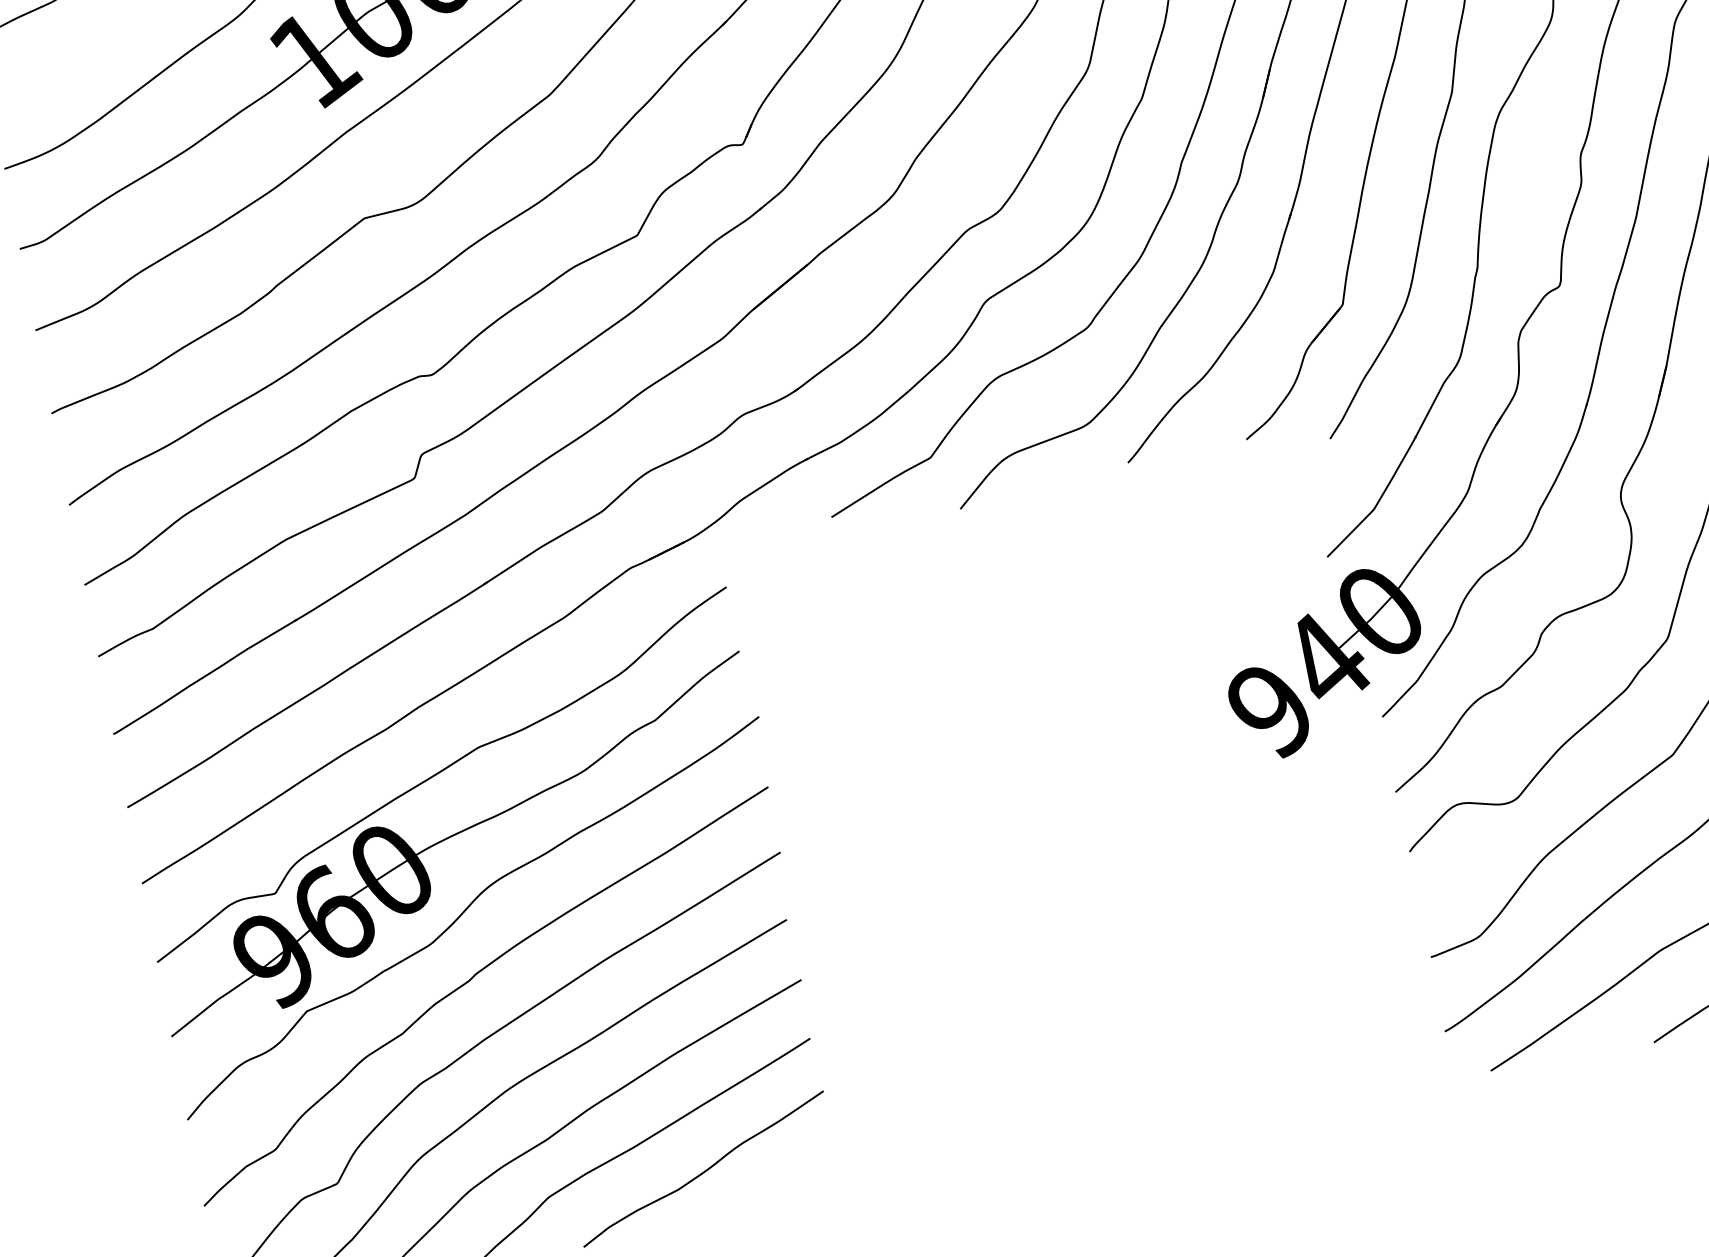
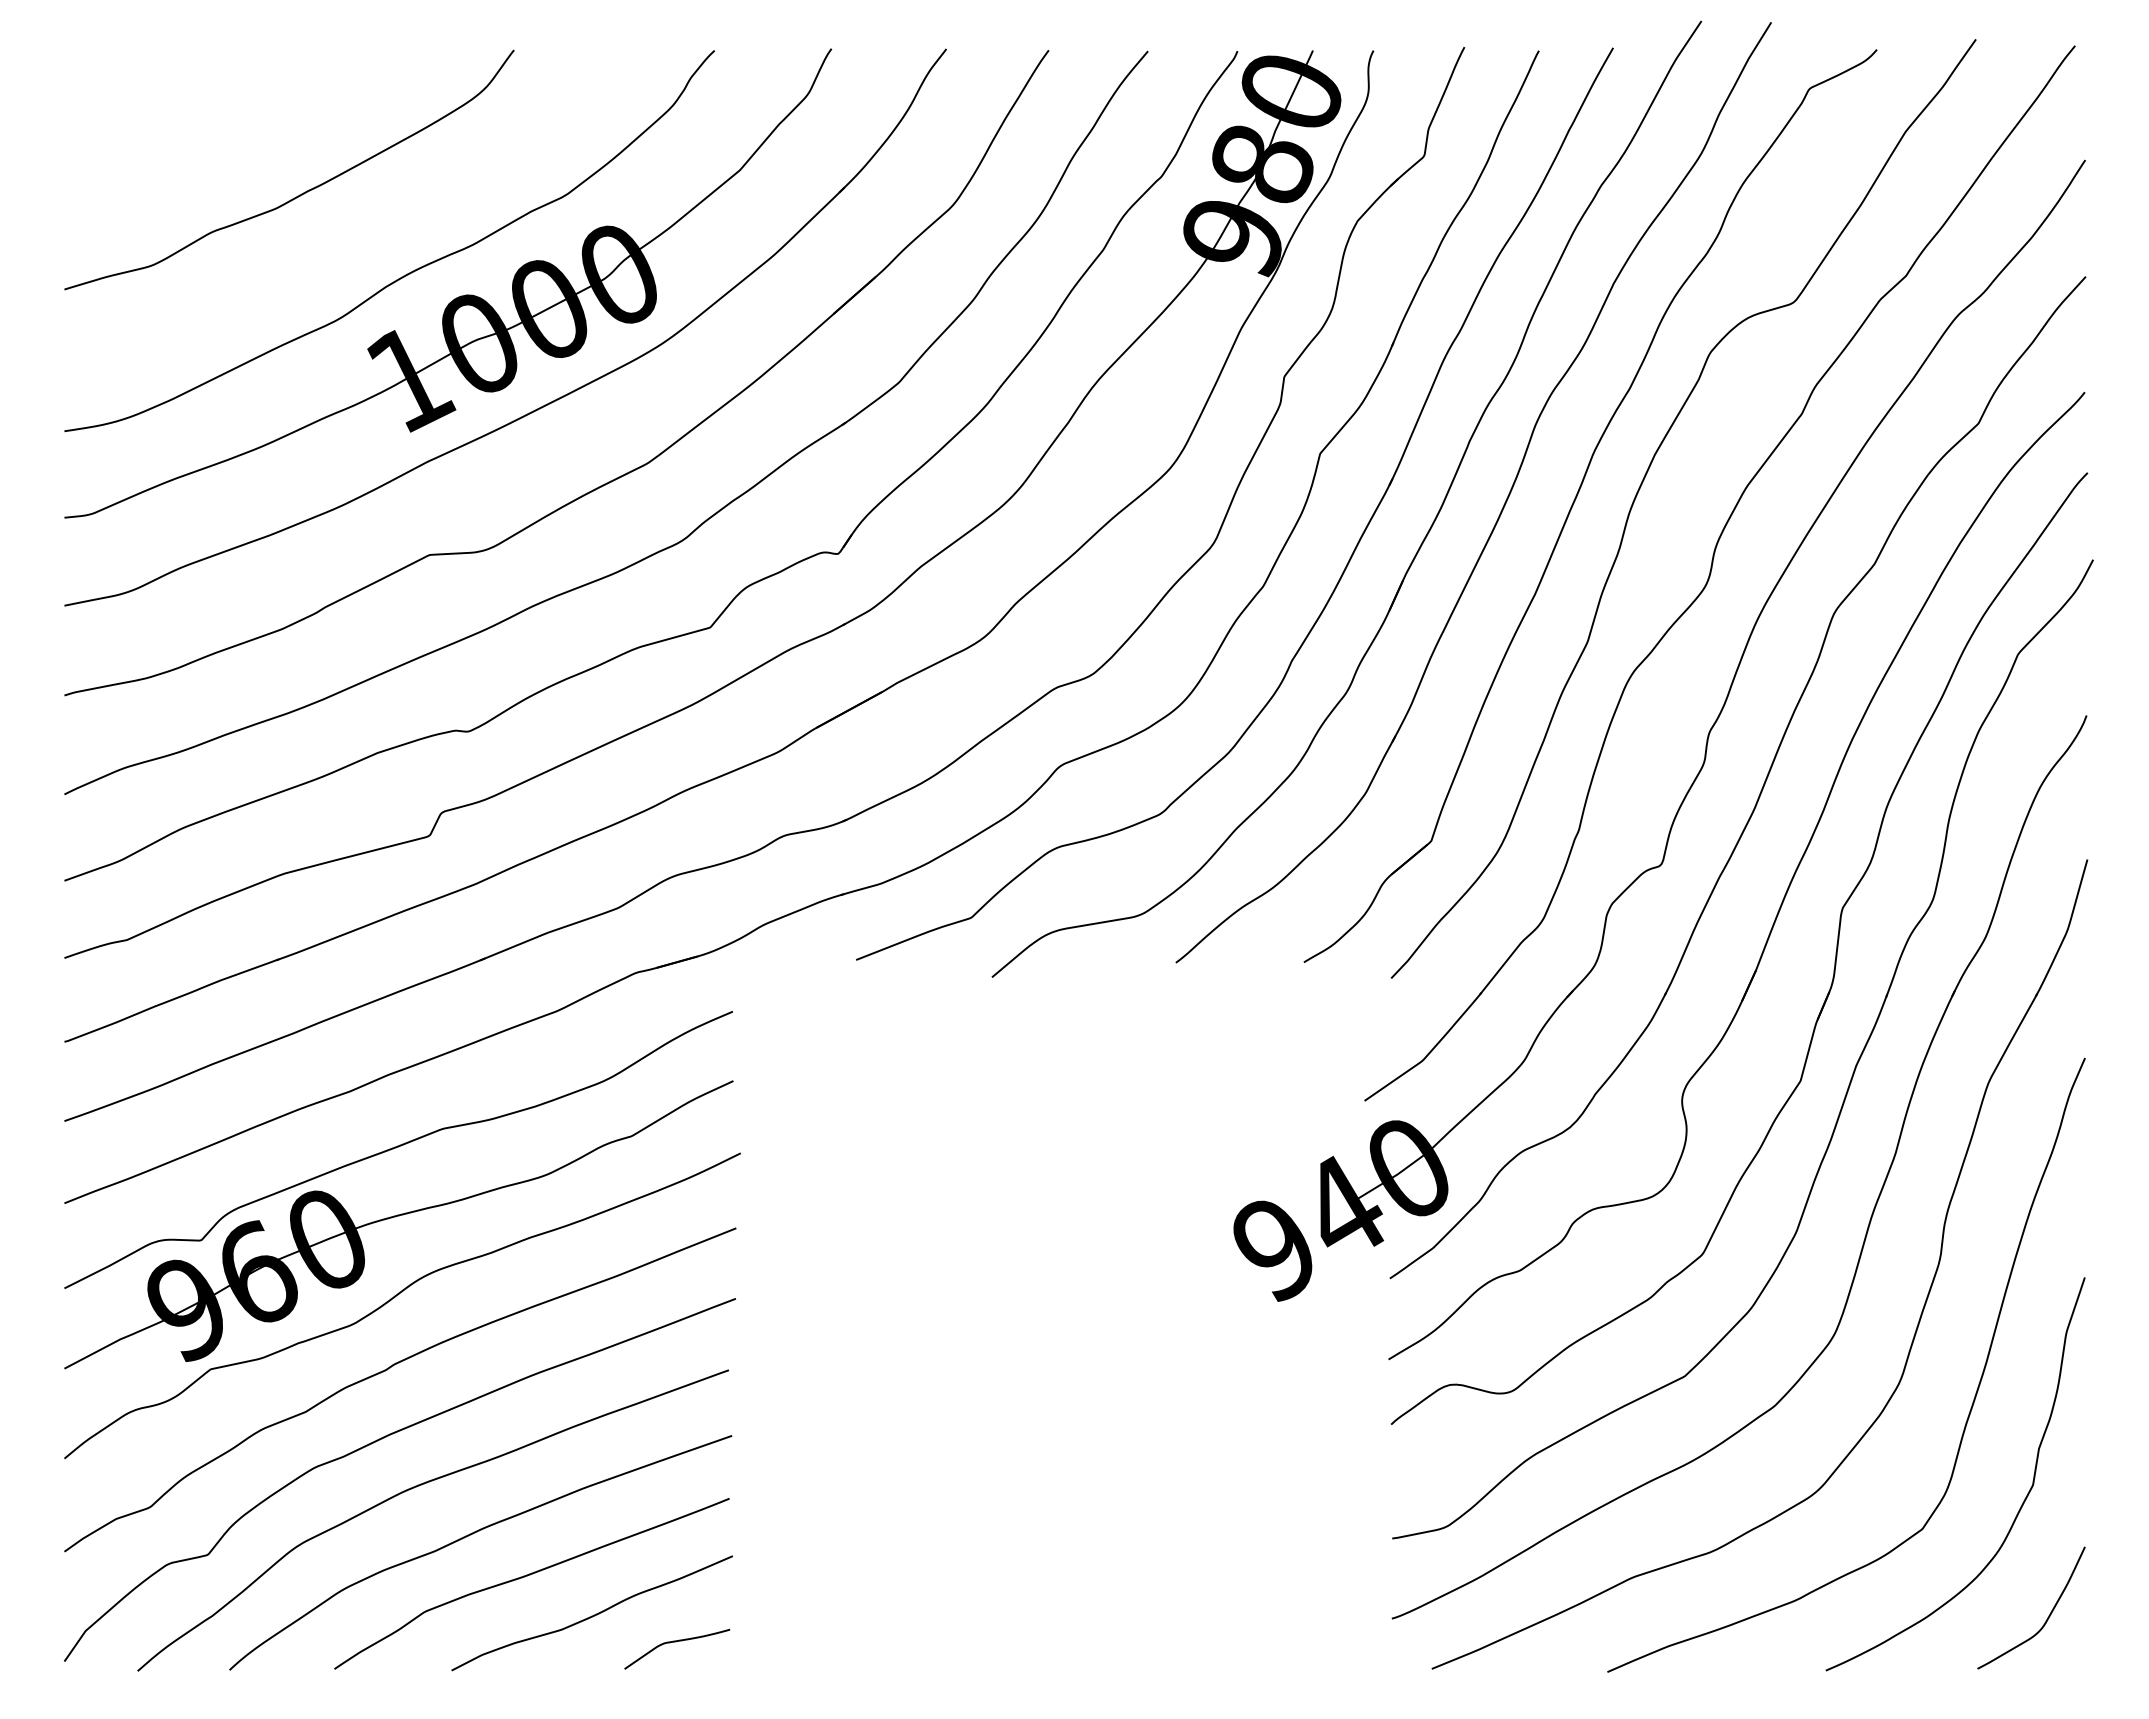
curve: (786, 1181) -> (676, 1642), added

